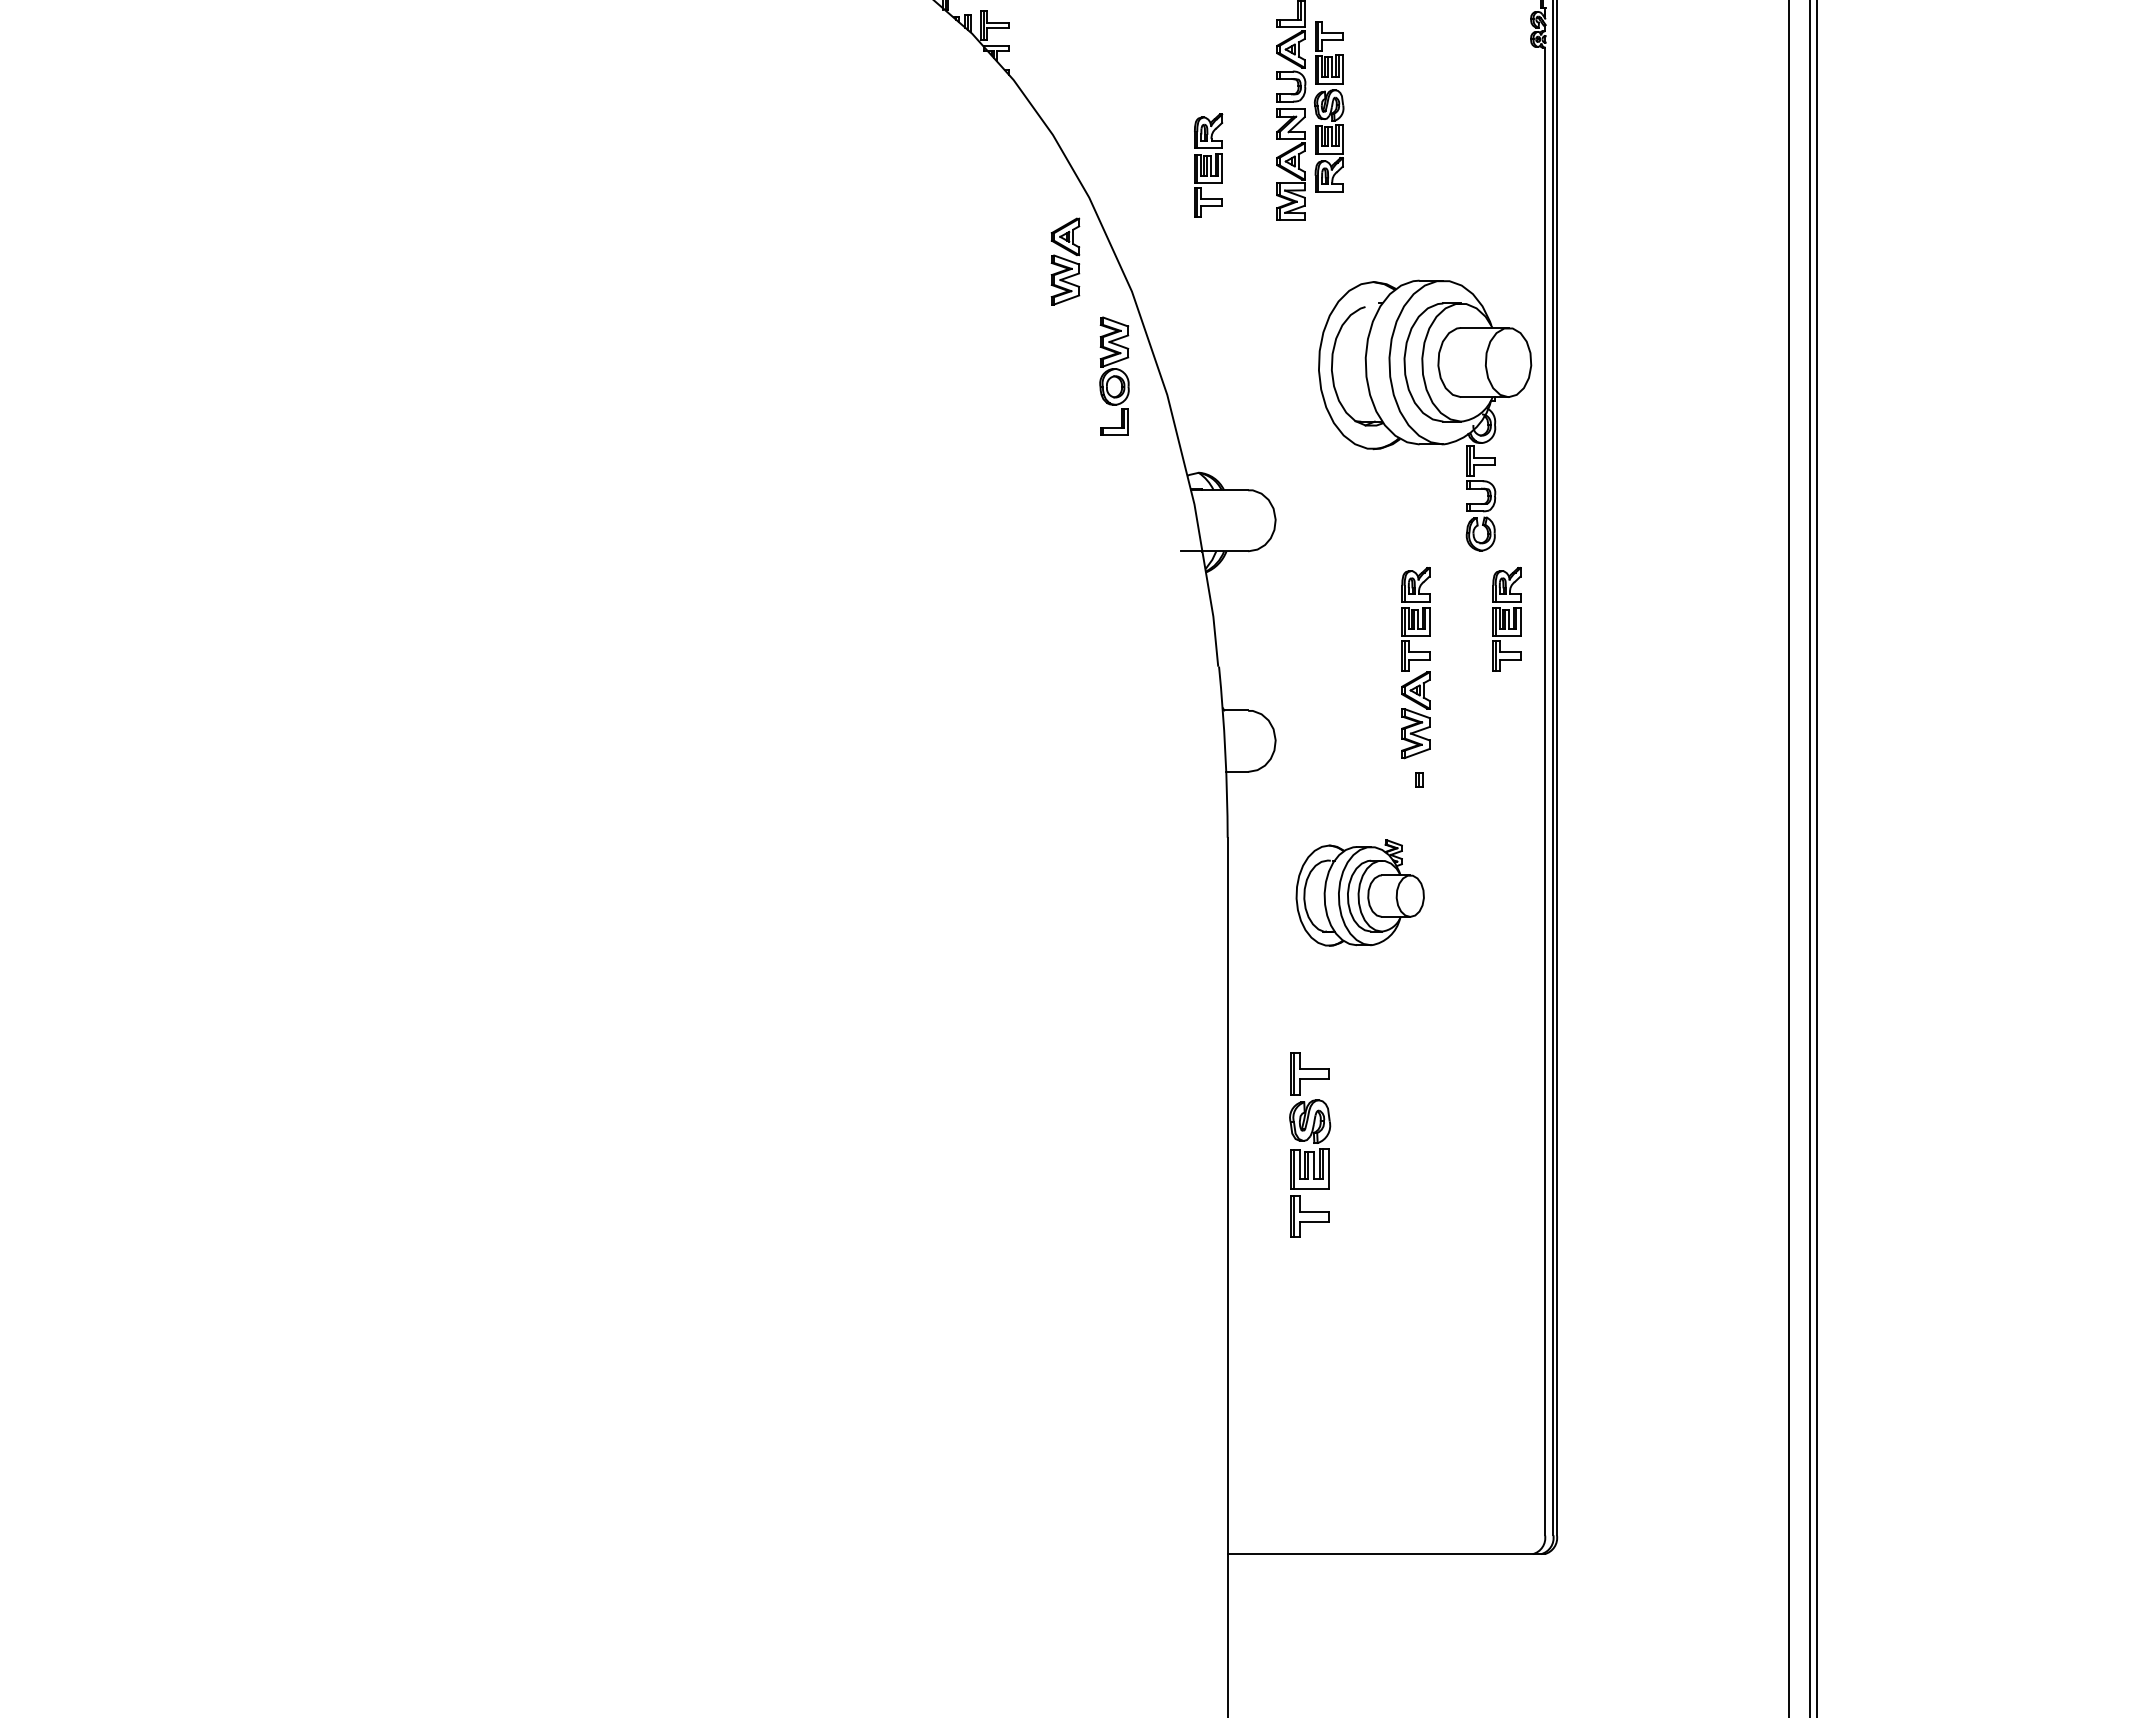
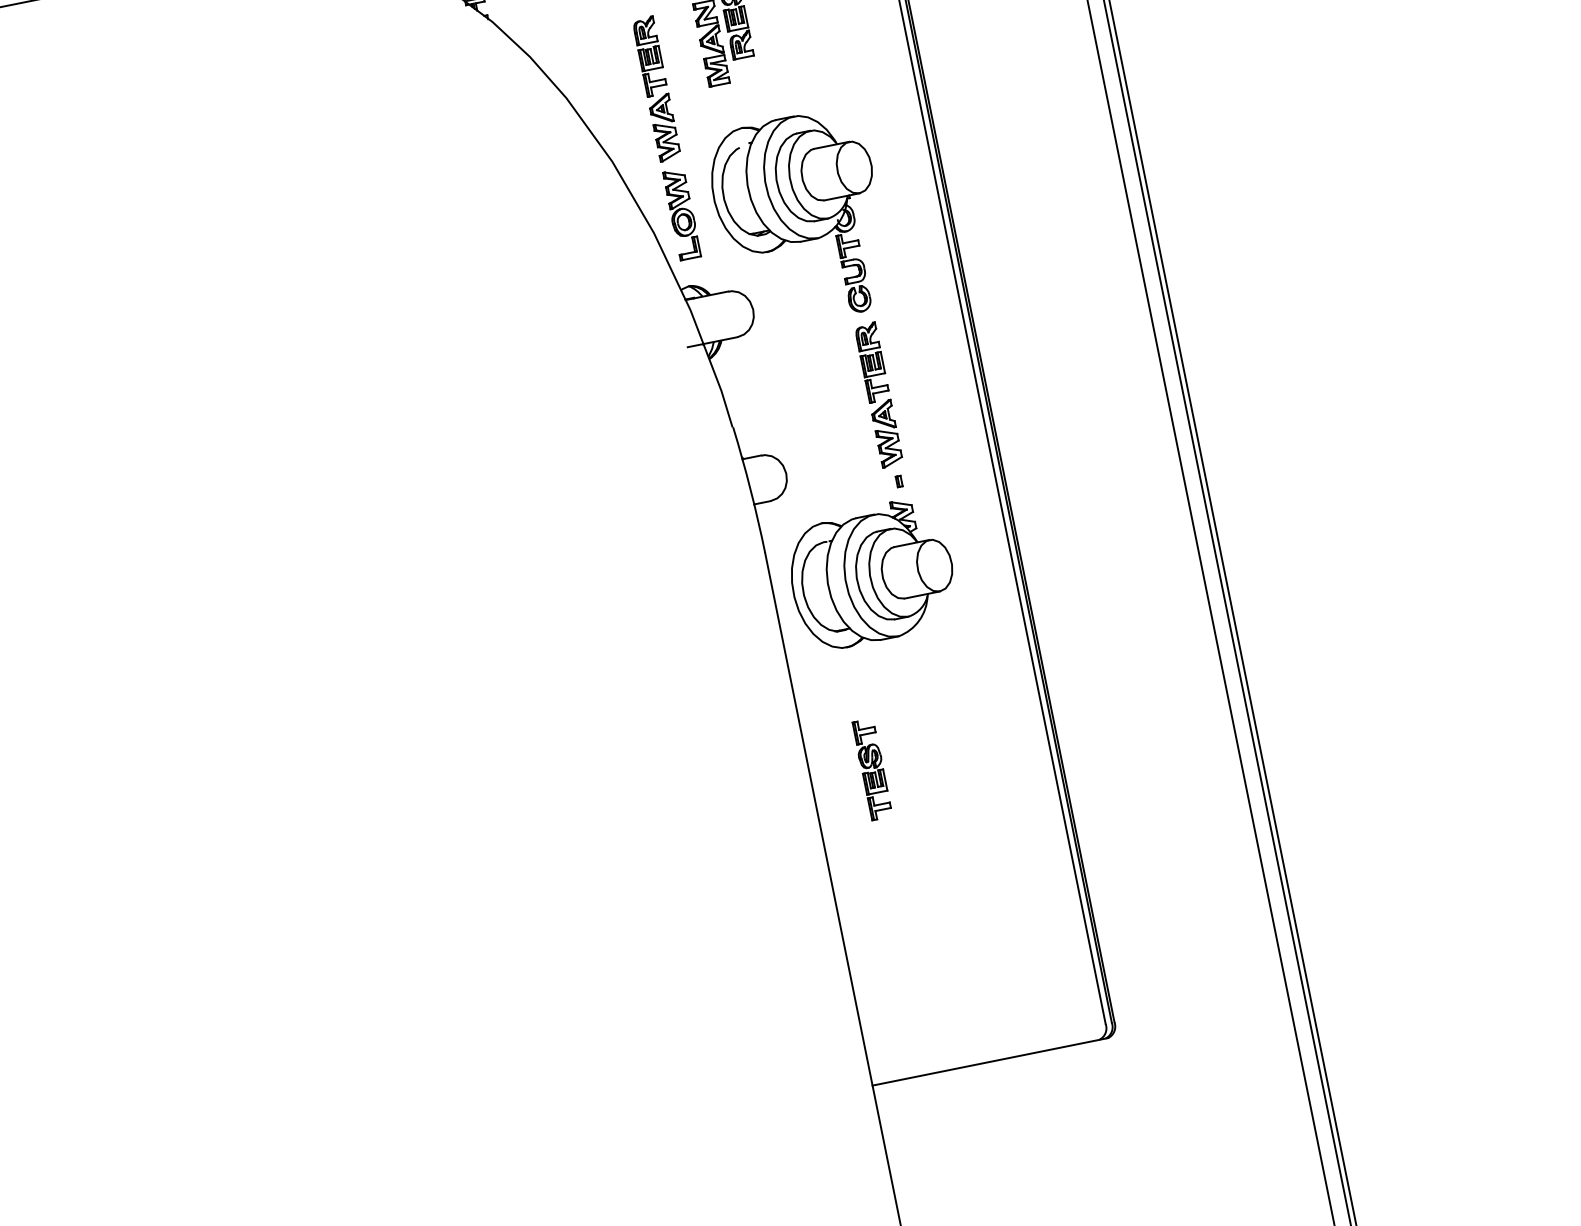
part: (1065, 261) -> (664, 127), moved
part: (1114, 375) -> (681, 213), moved
part: (1425, 415) -> (800, 219), moved
part: (1506, 619) -> (939, 349), removed
part: (1360, 892) -> (872, 573), size x1.67
part: (1309, 1145) -> (872, 769), size x0.71

